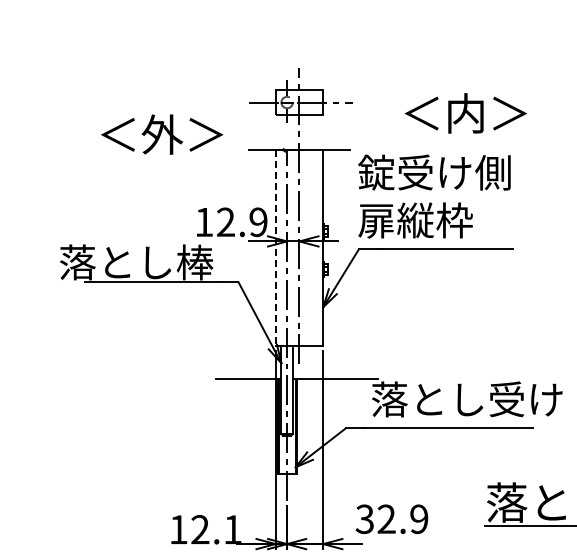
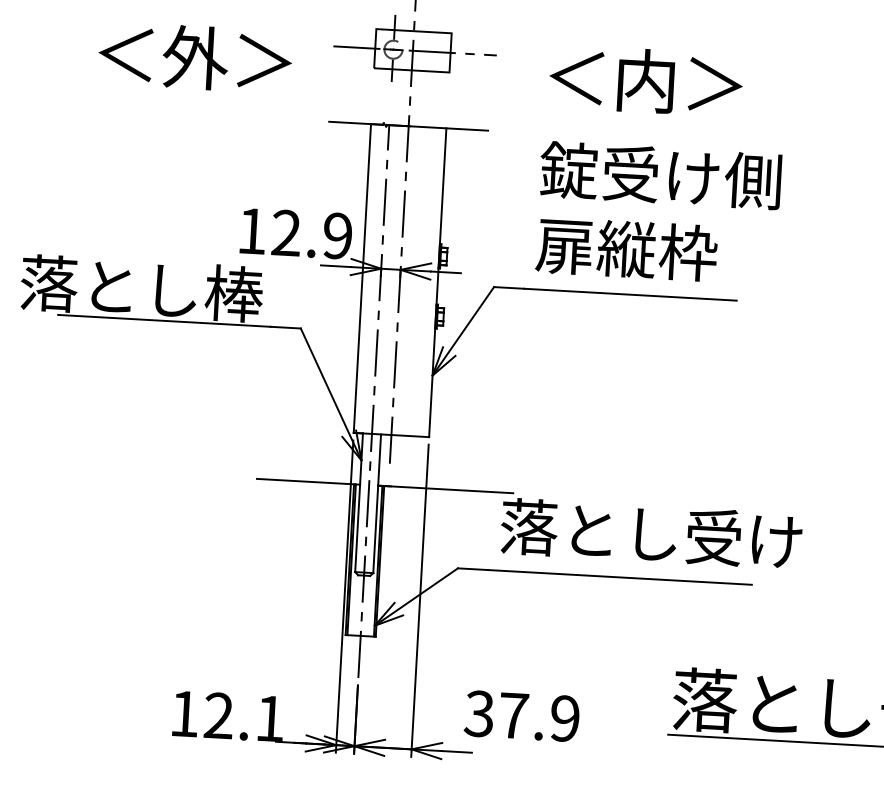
text: (465, 113) -> (645, 81), moved
text: (162, 134) -> (195, 57), moved
text: (434, 196) -> (658, 213), moved
line: (275, 248) -> (362, 278), dashed -> solid
text: (386, 518) -> (513, 714), 32.9 -> 37.9

